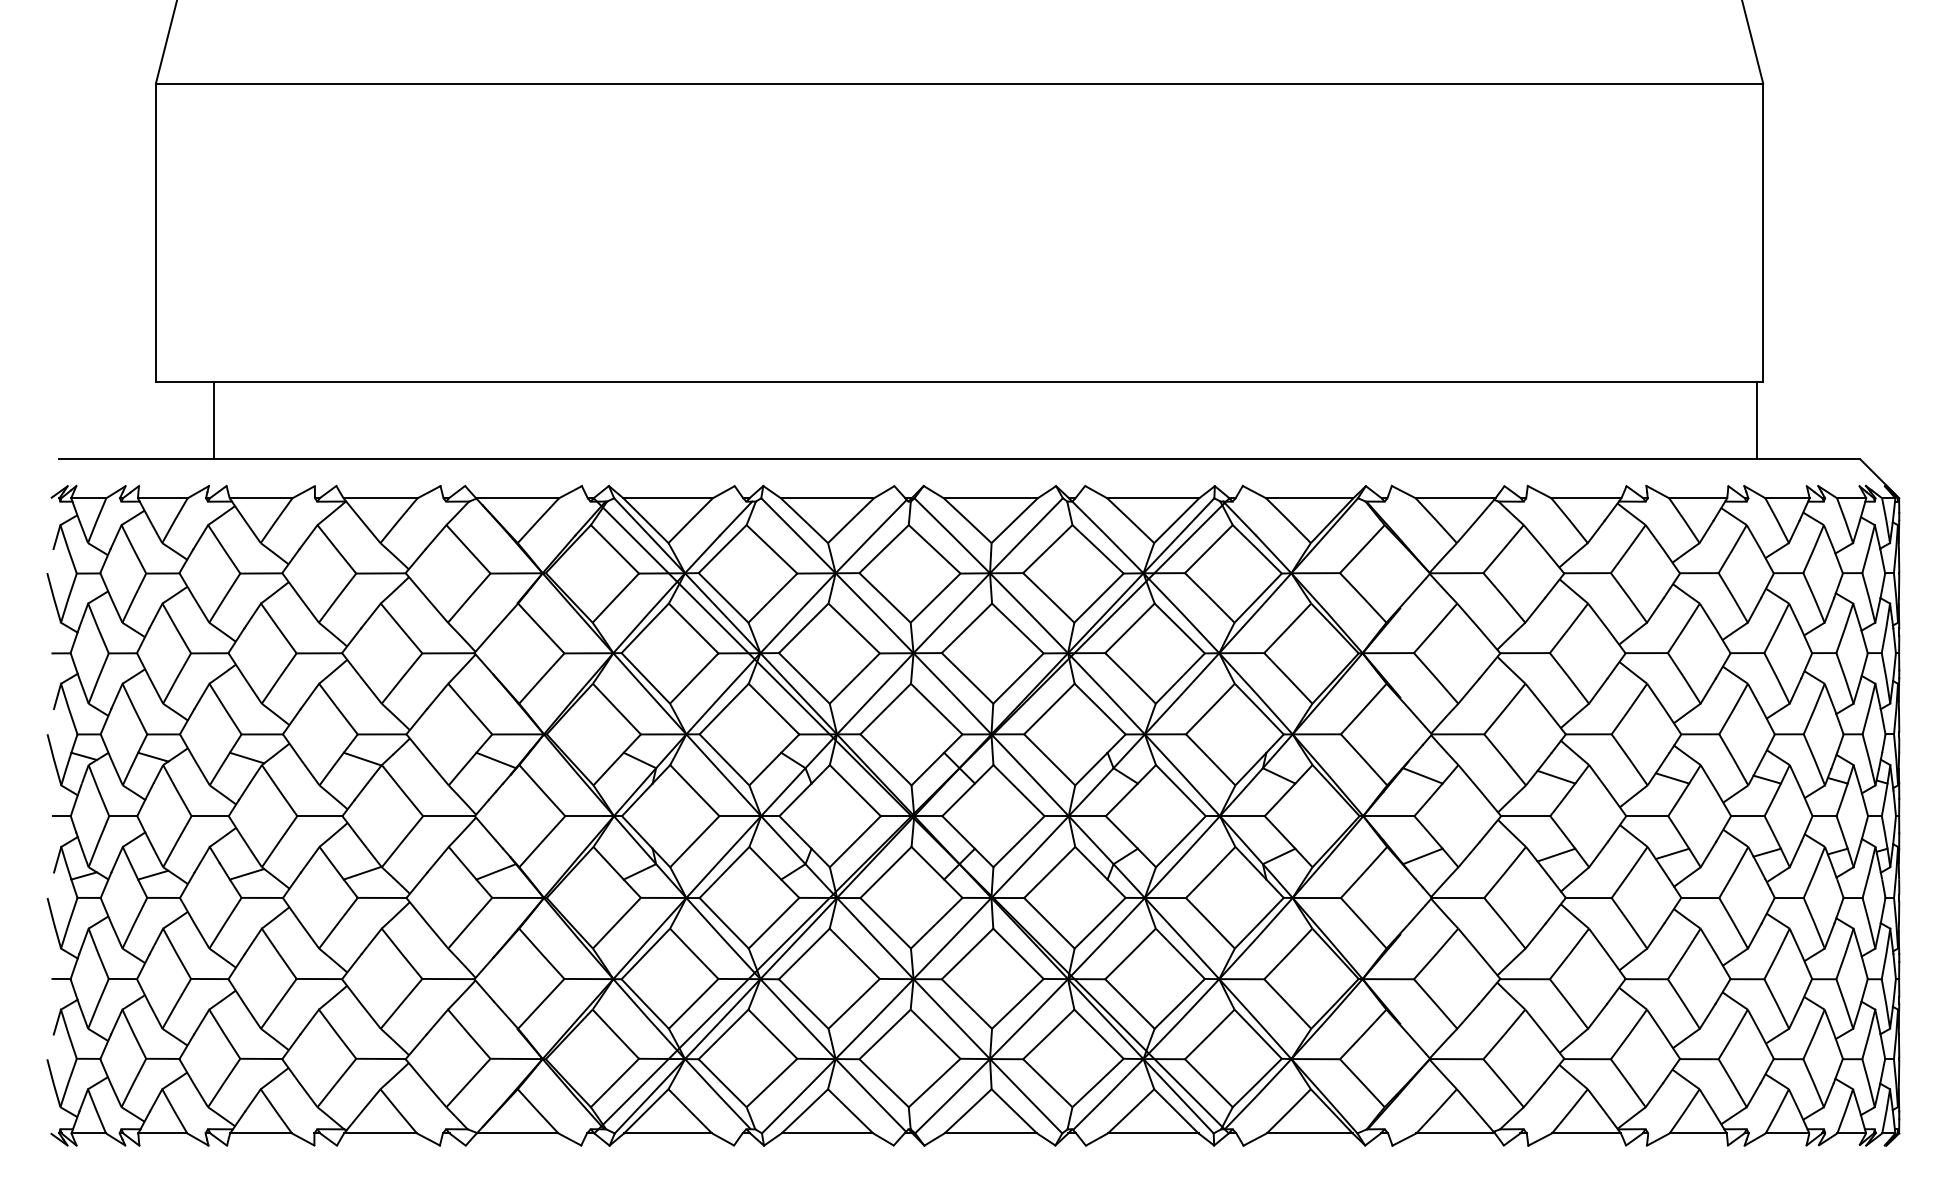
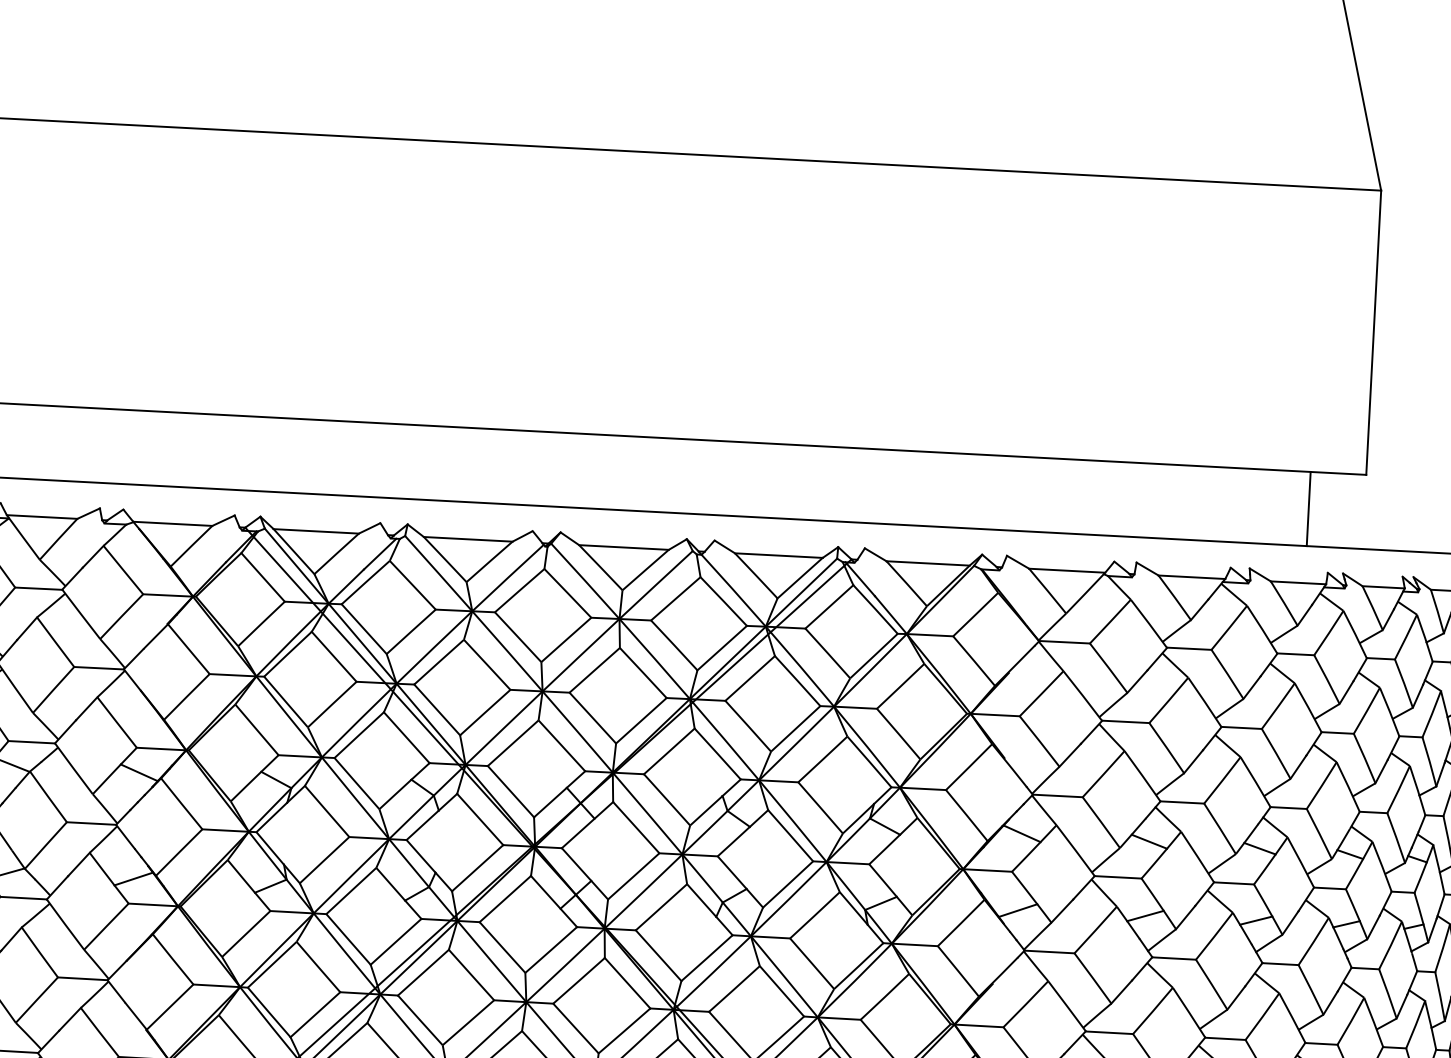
line: (1756, 420) -> (1308, 509), moved

